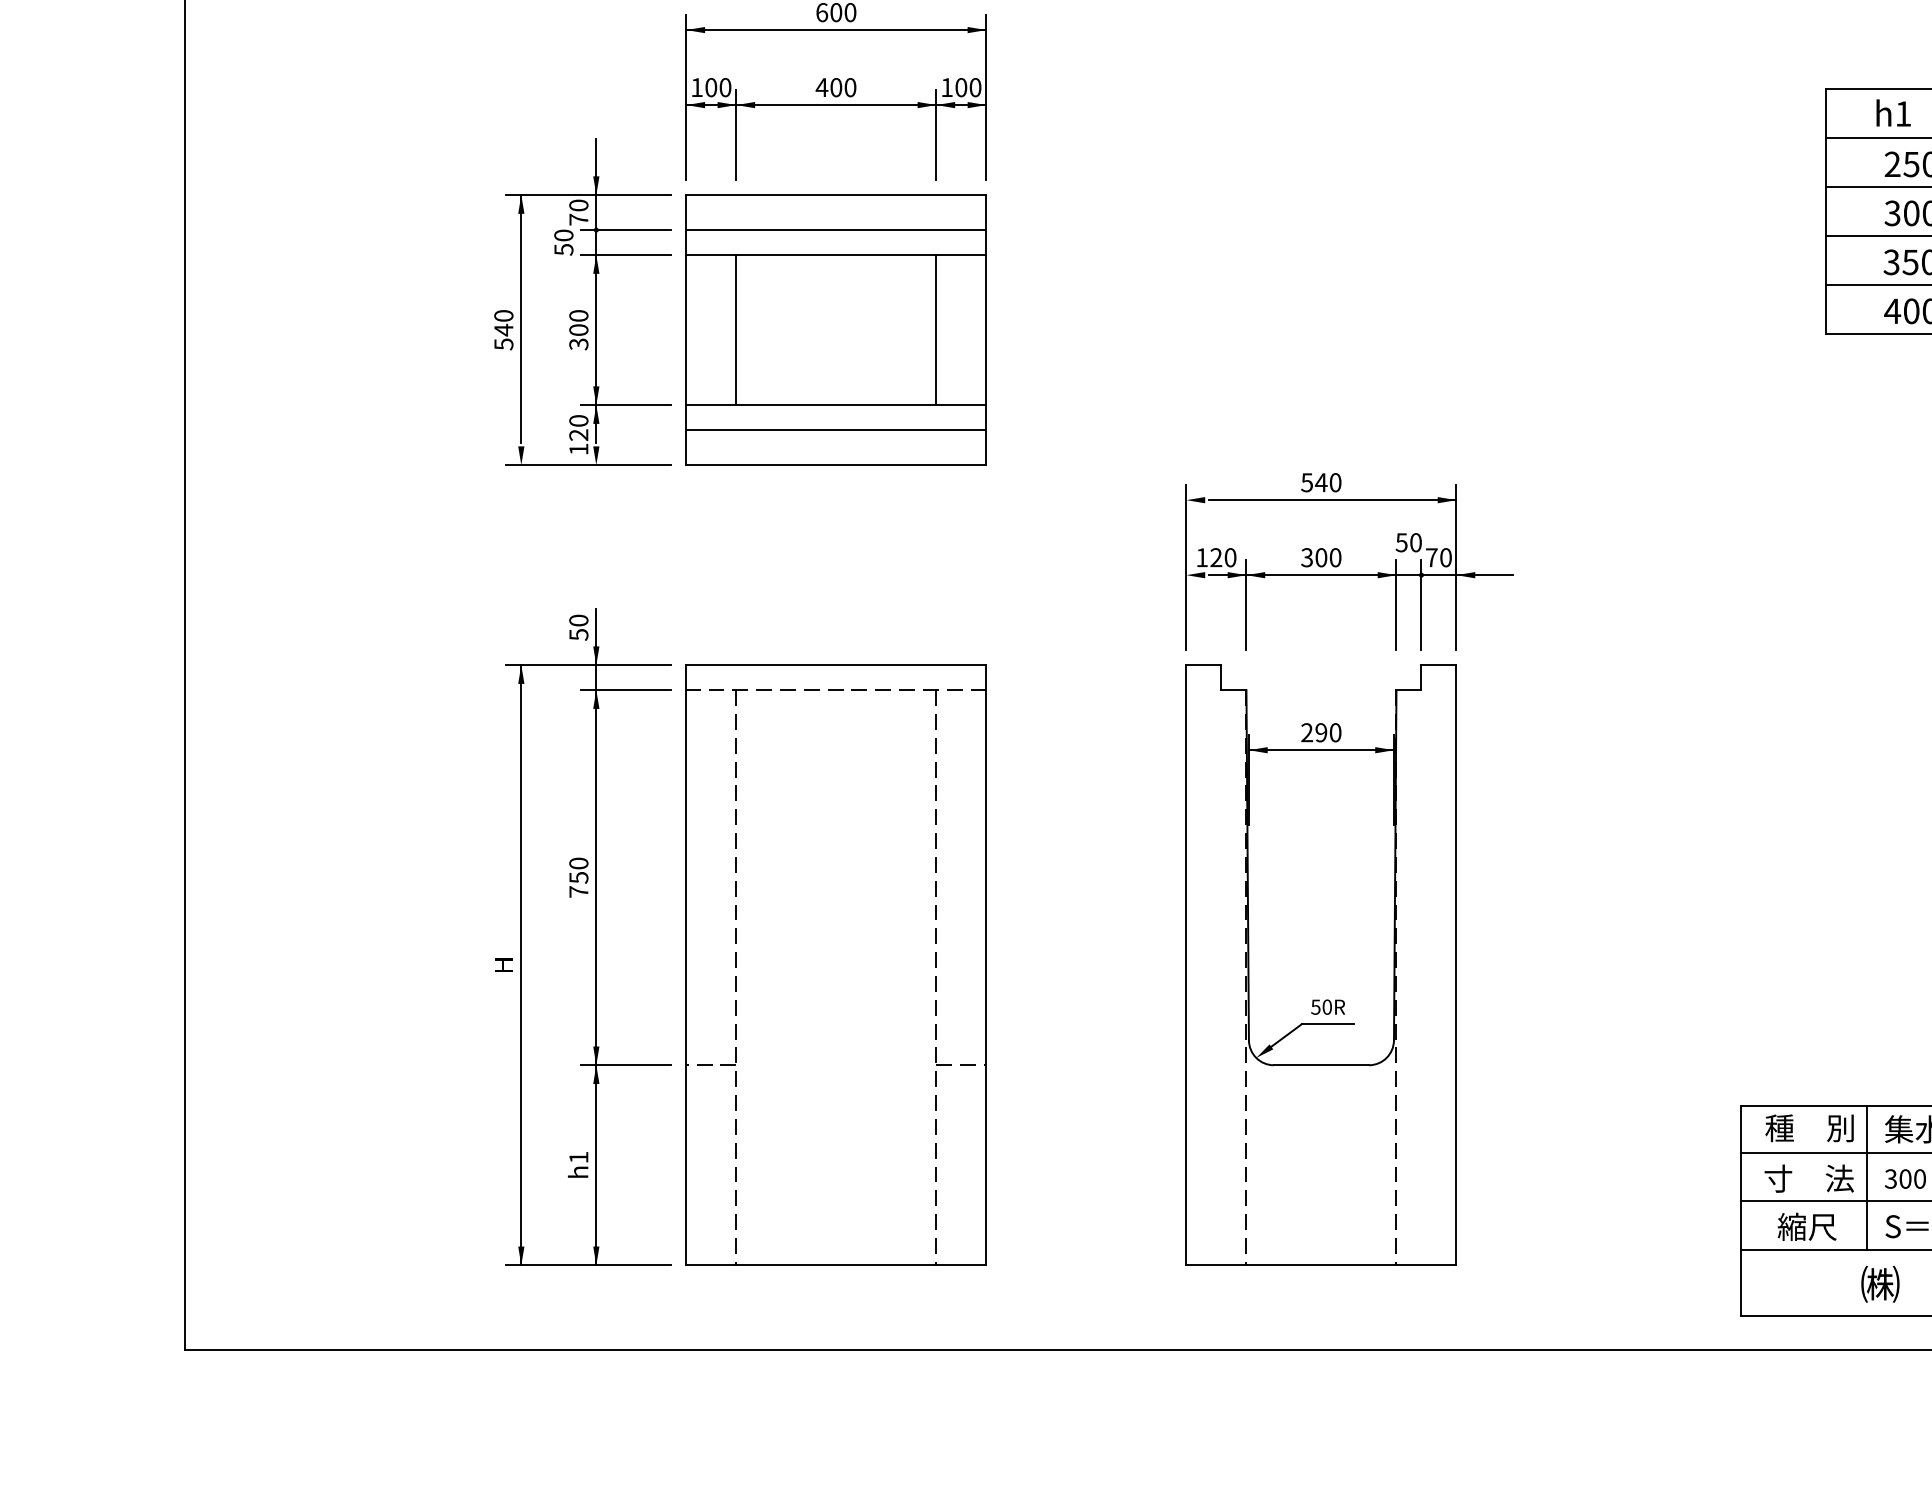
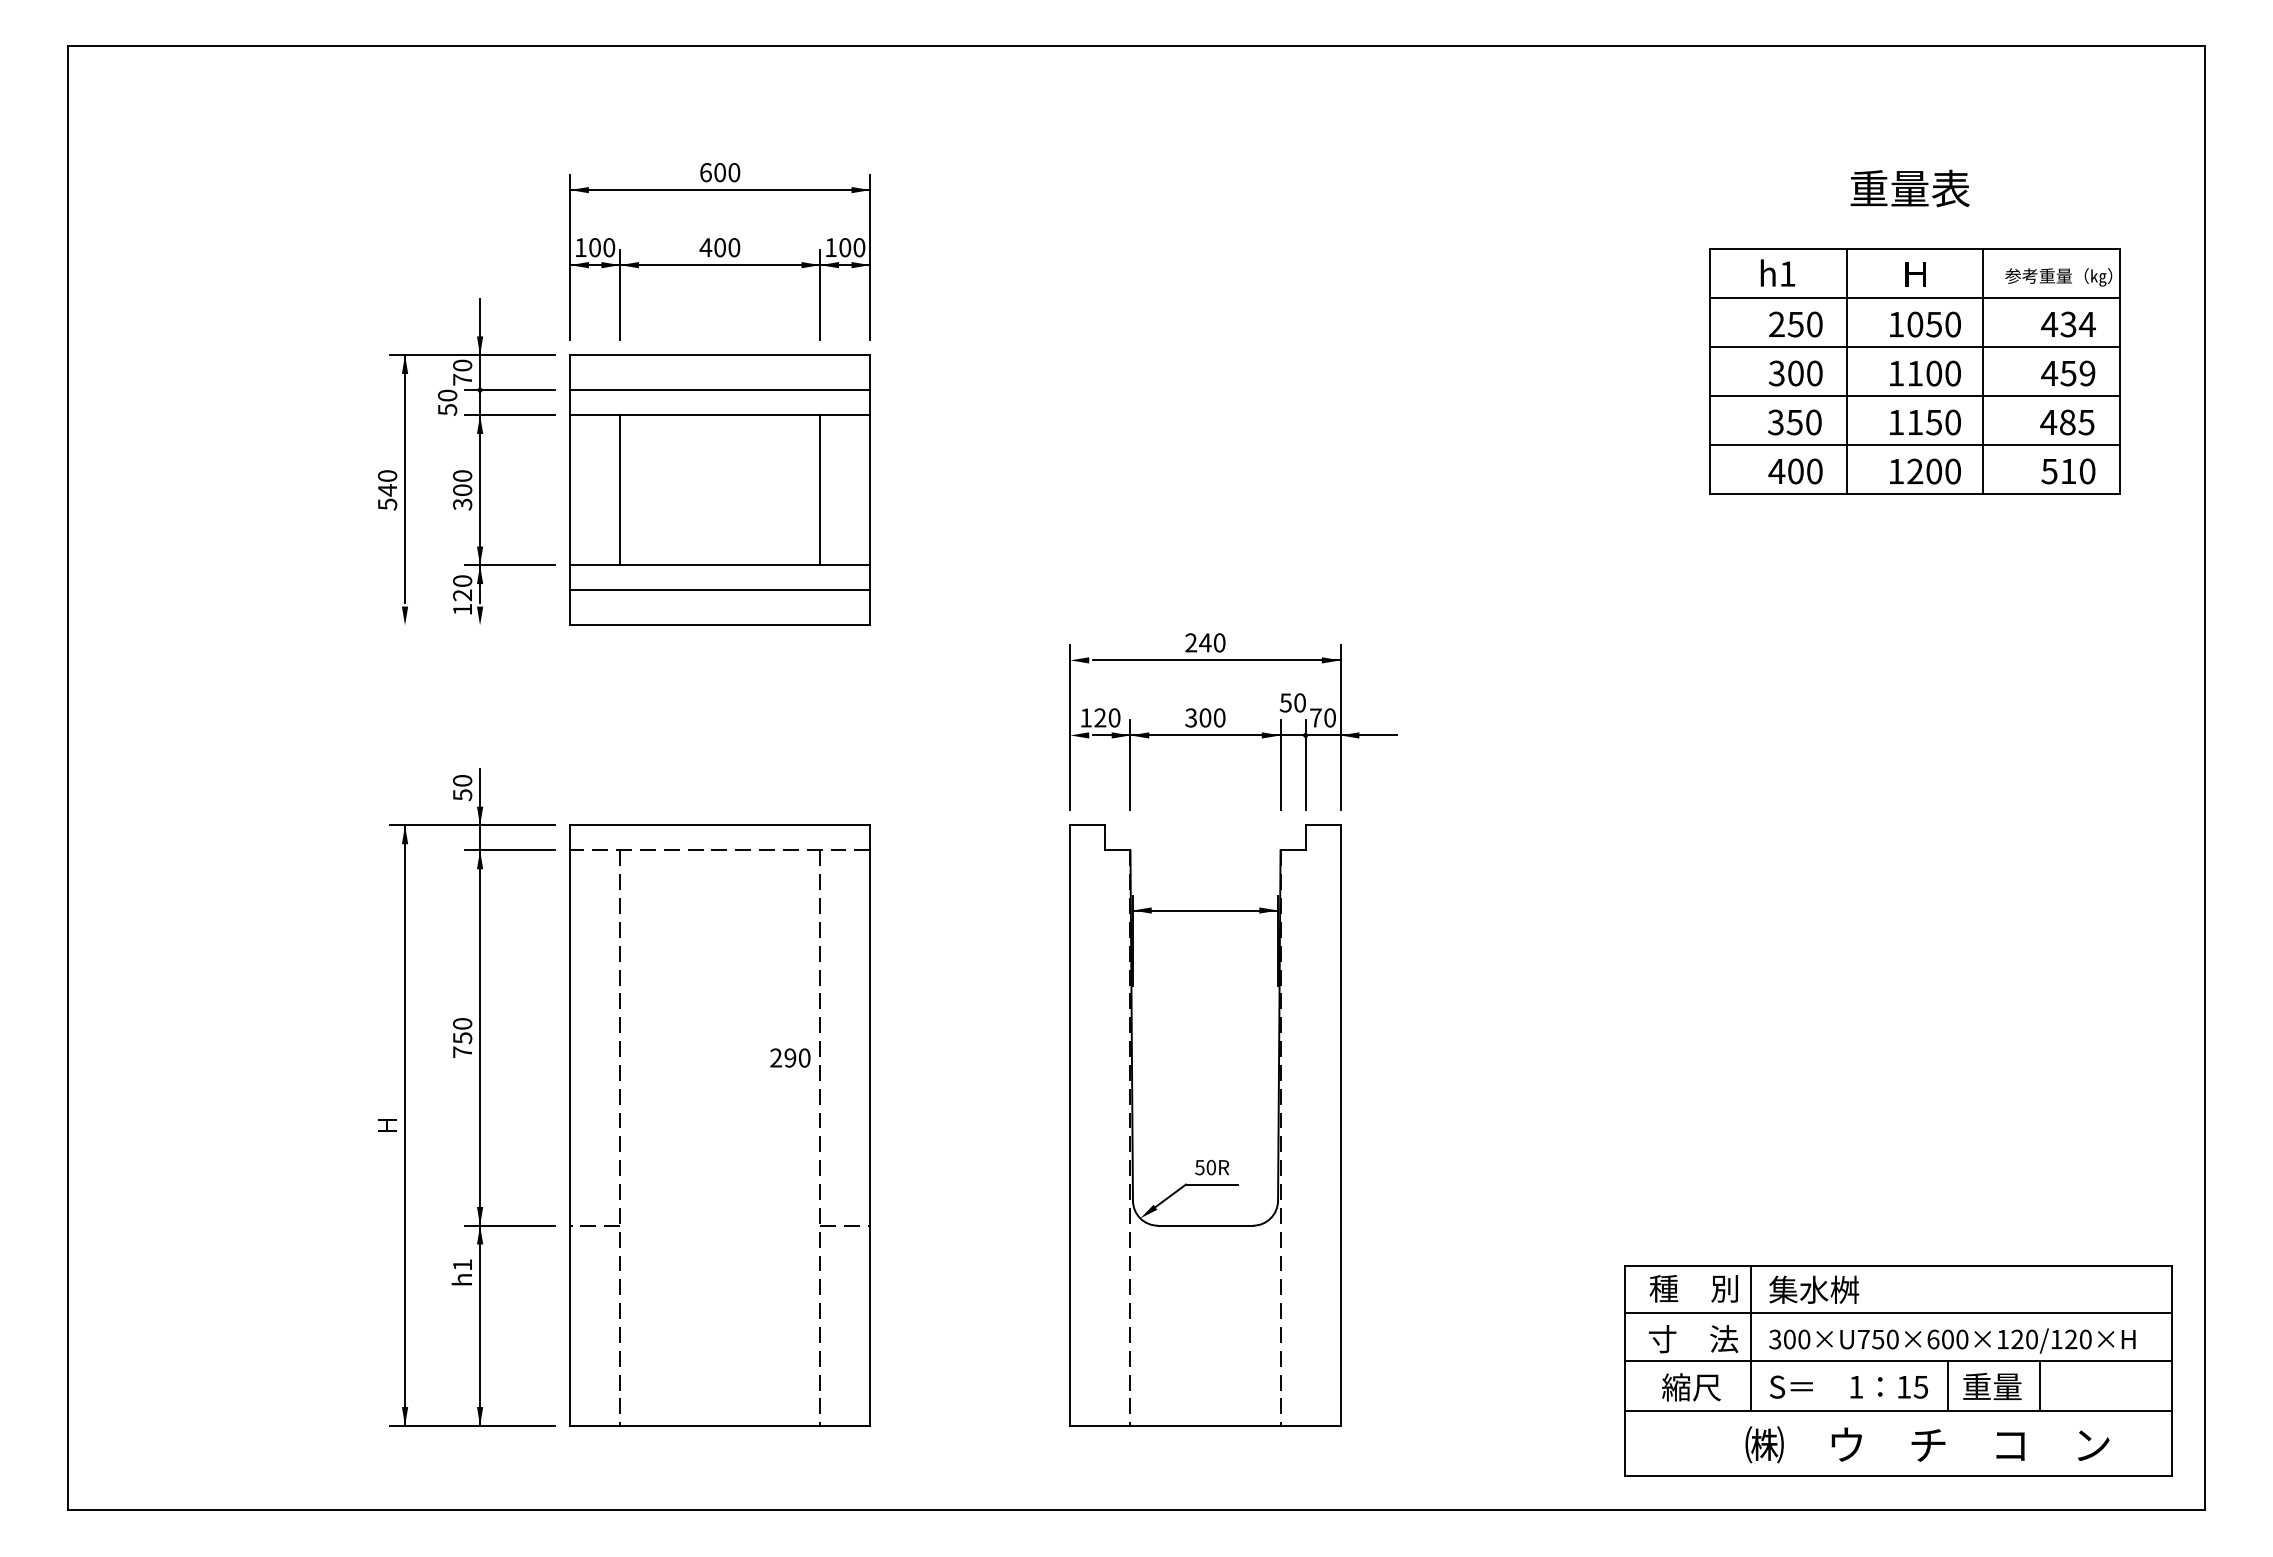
line: (588, 465) -> (472, 625), removed
text: (1307, 482) -> (1191, 642), 540 -> 240
text: (1321, 732) -> (790, 1057), moved
text: (577, 1165) -> (461, 1272), moved

